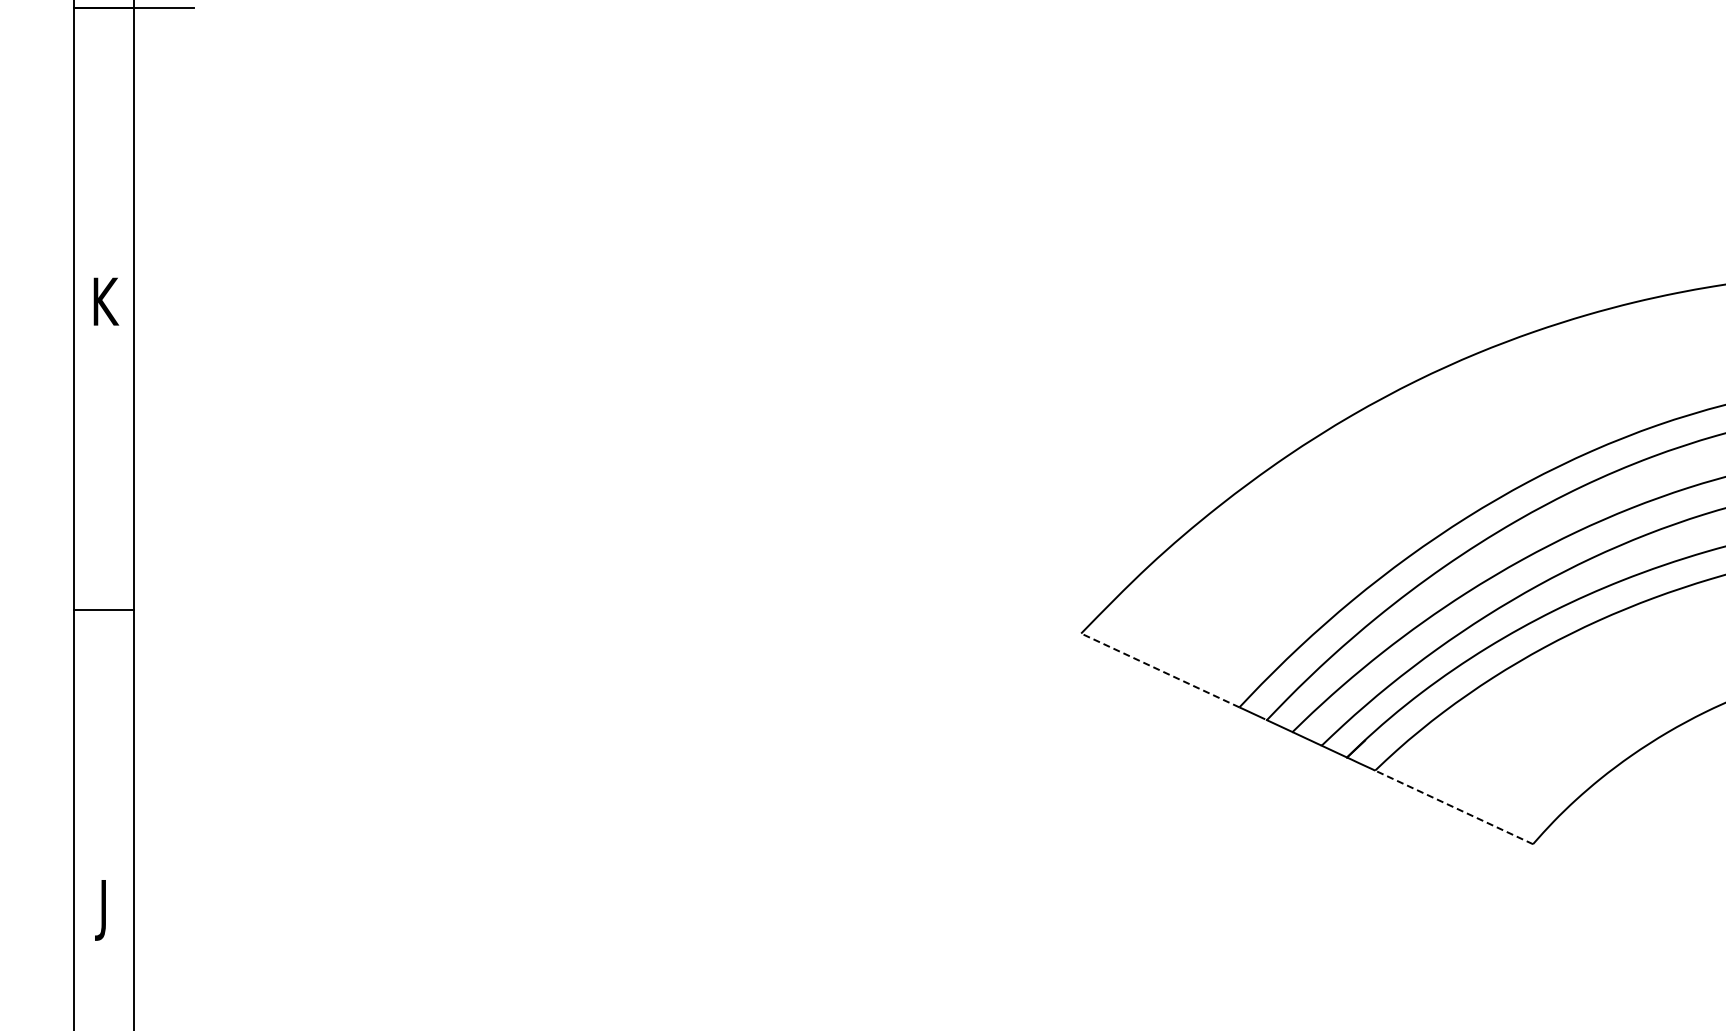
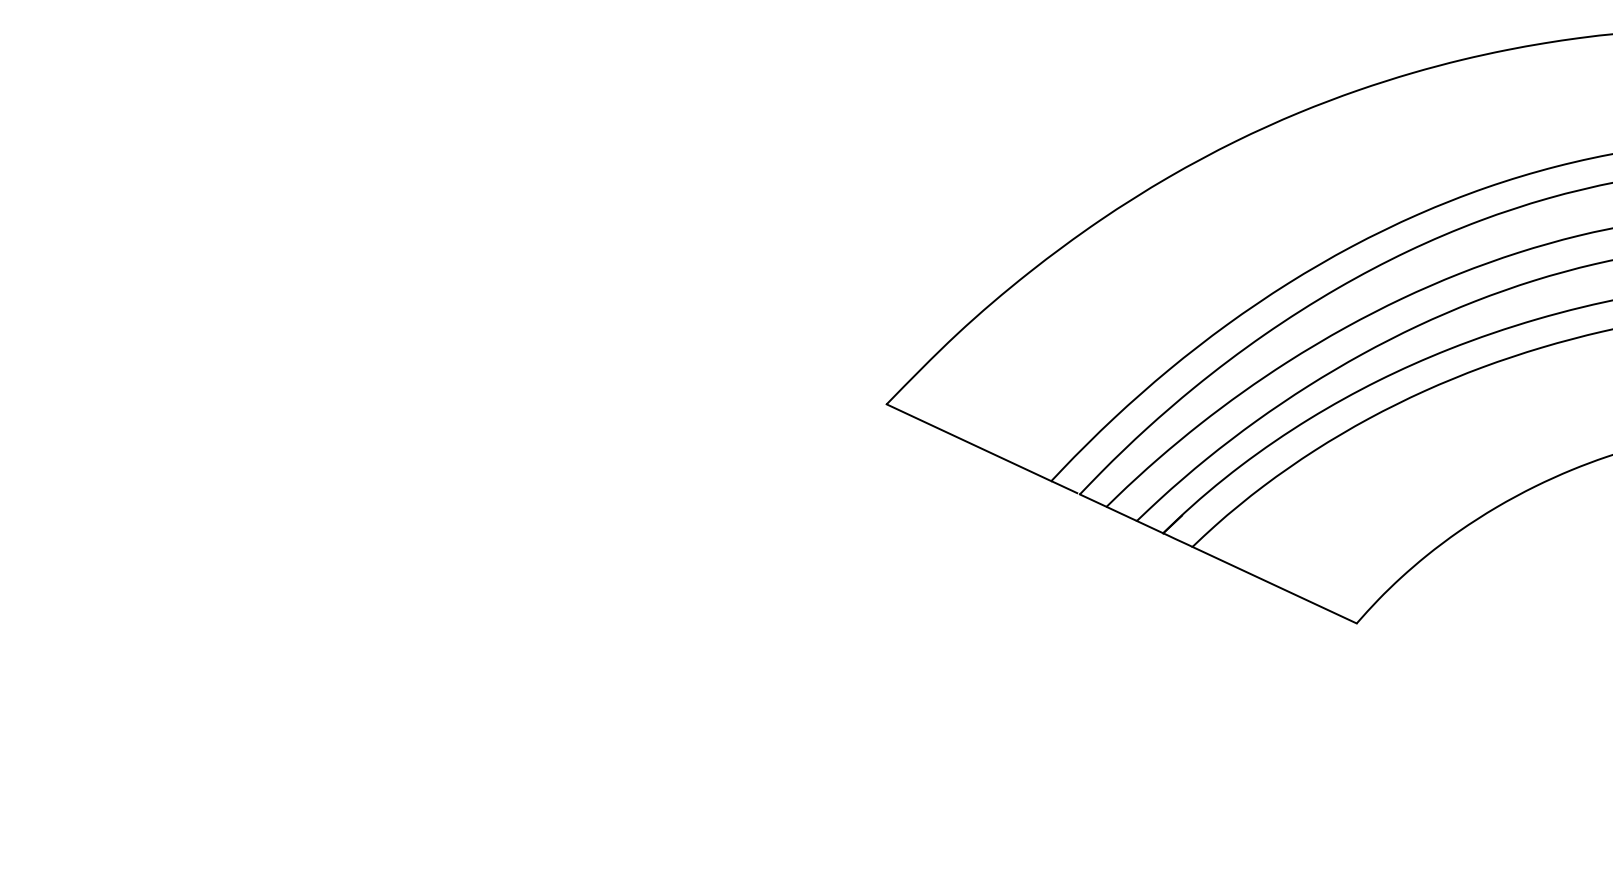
line: (1159, 670) -> (968, 442), dashed -> solid
line: (1453, 807) -> (1273, 585), dashed -> solid

